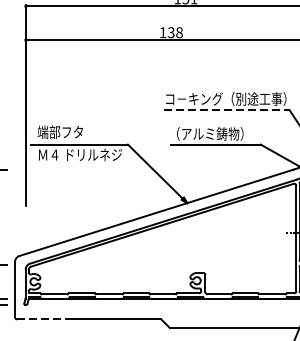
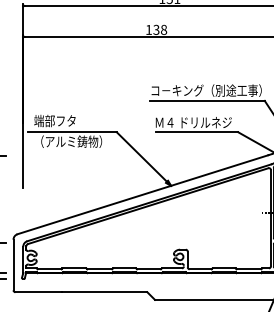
line: (227, 109) -> (207, 100), dashed -> solid
text: (211, 133) -> (193, 122), （アルミ鋳物） -> Ｍ４ ドリルネジ
text: (80, 154) -> (73, 141), Ｍ４ ドリルネジ -> （アルミ鋳物）
line: (43, 319) -> (39, 292), dashed -> solid

